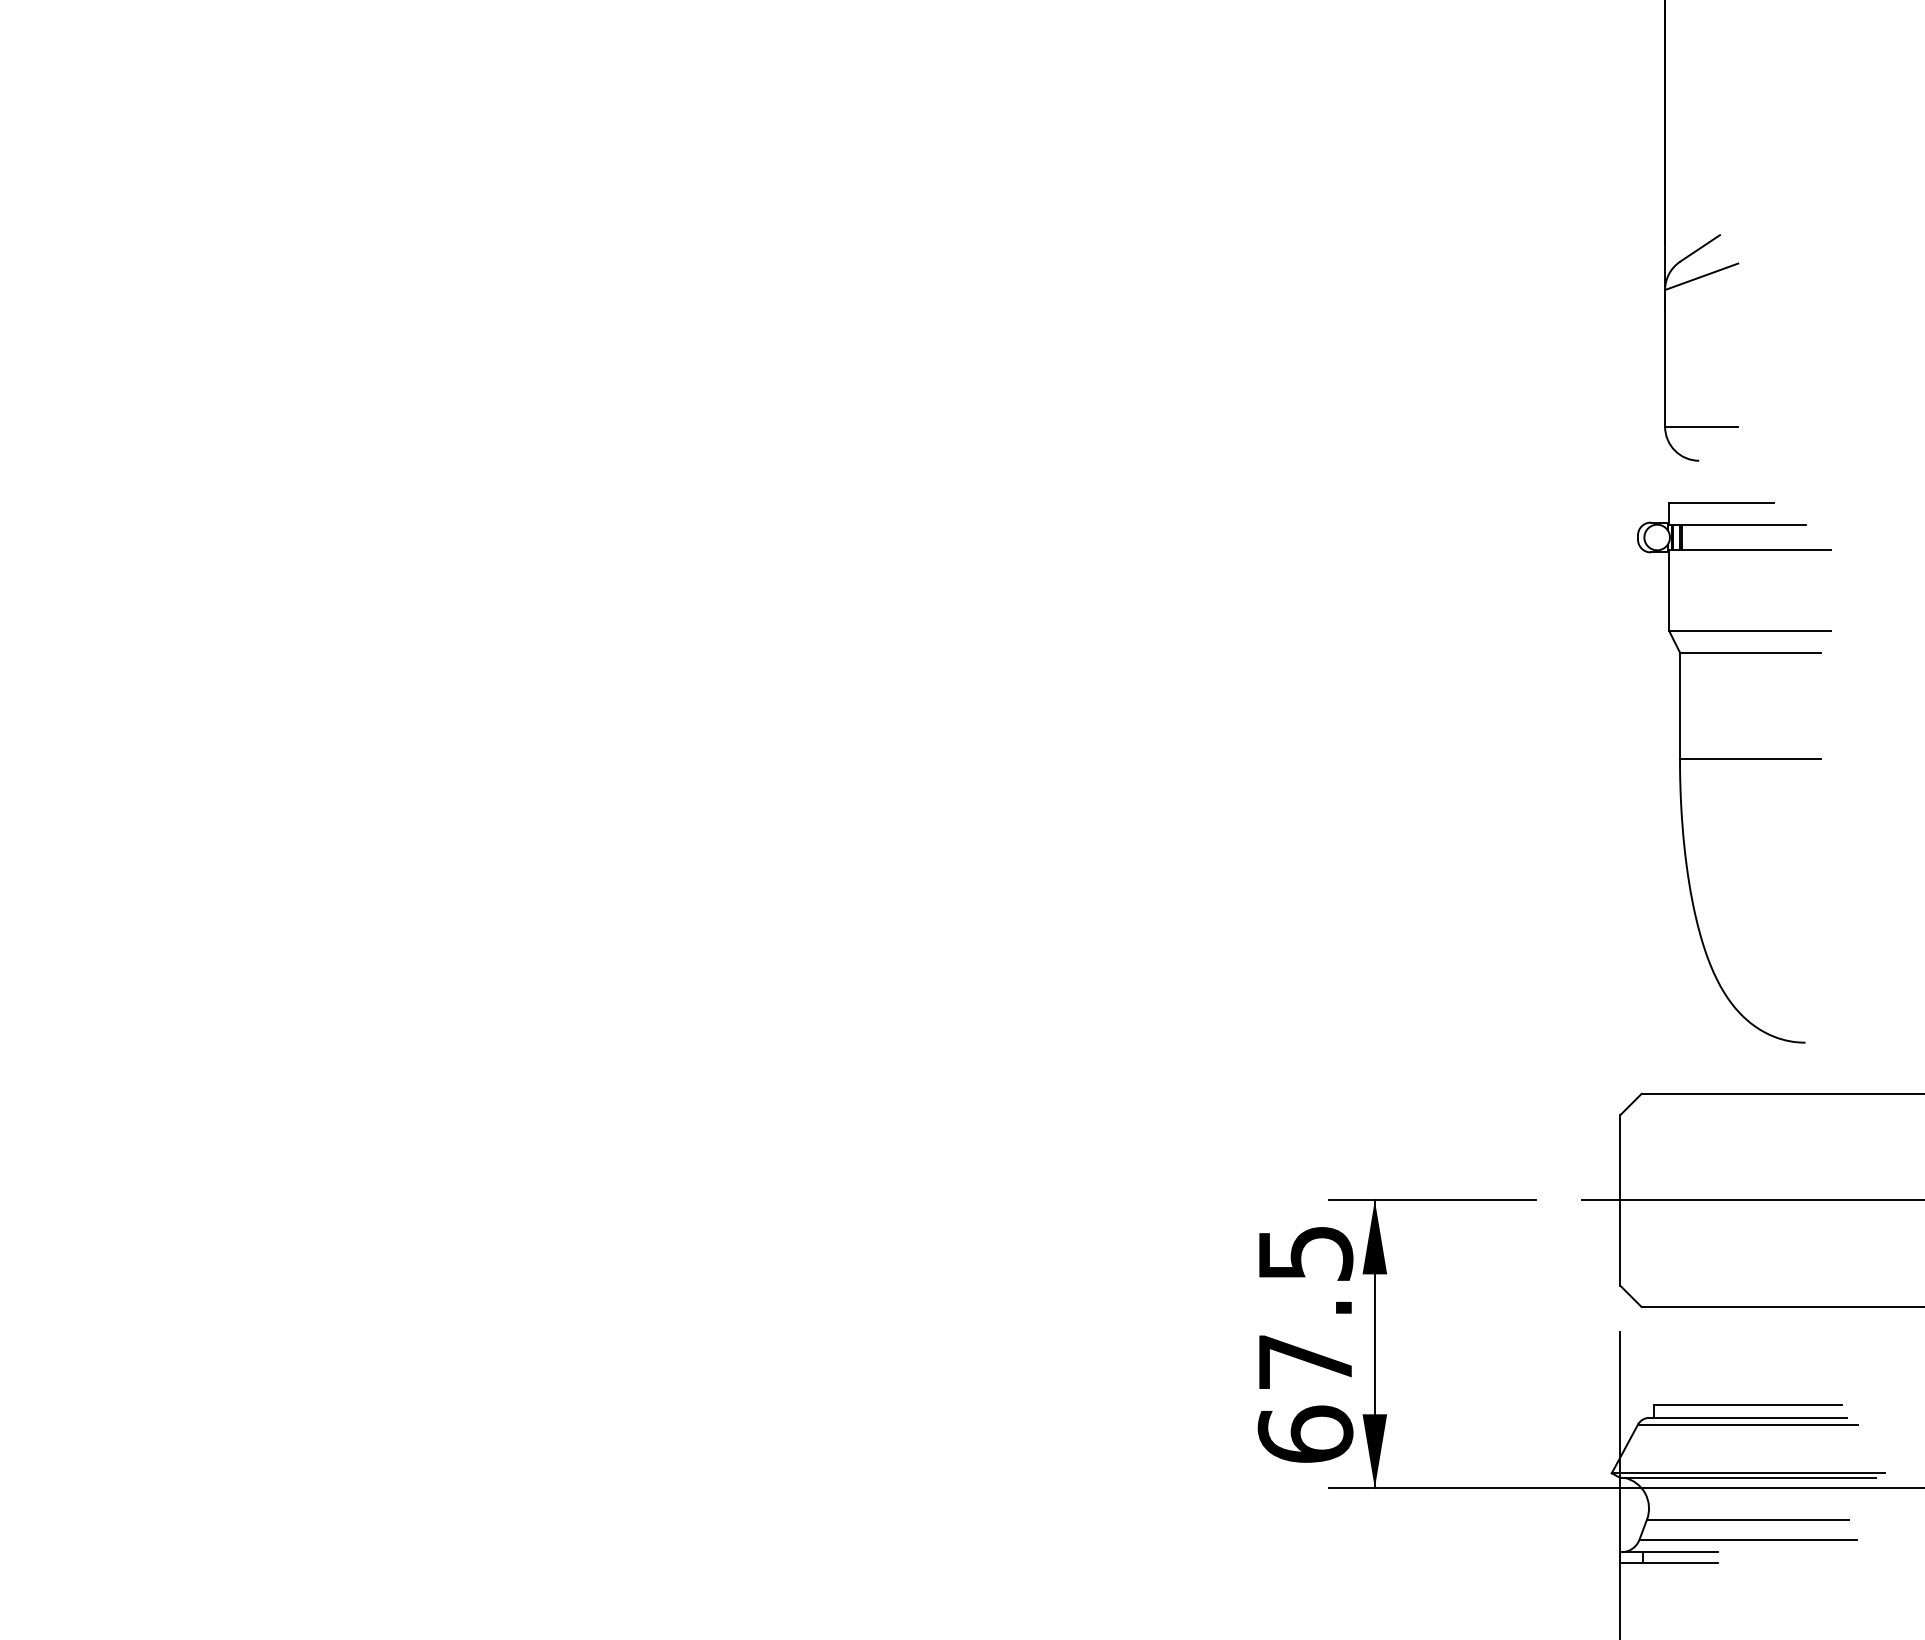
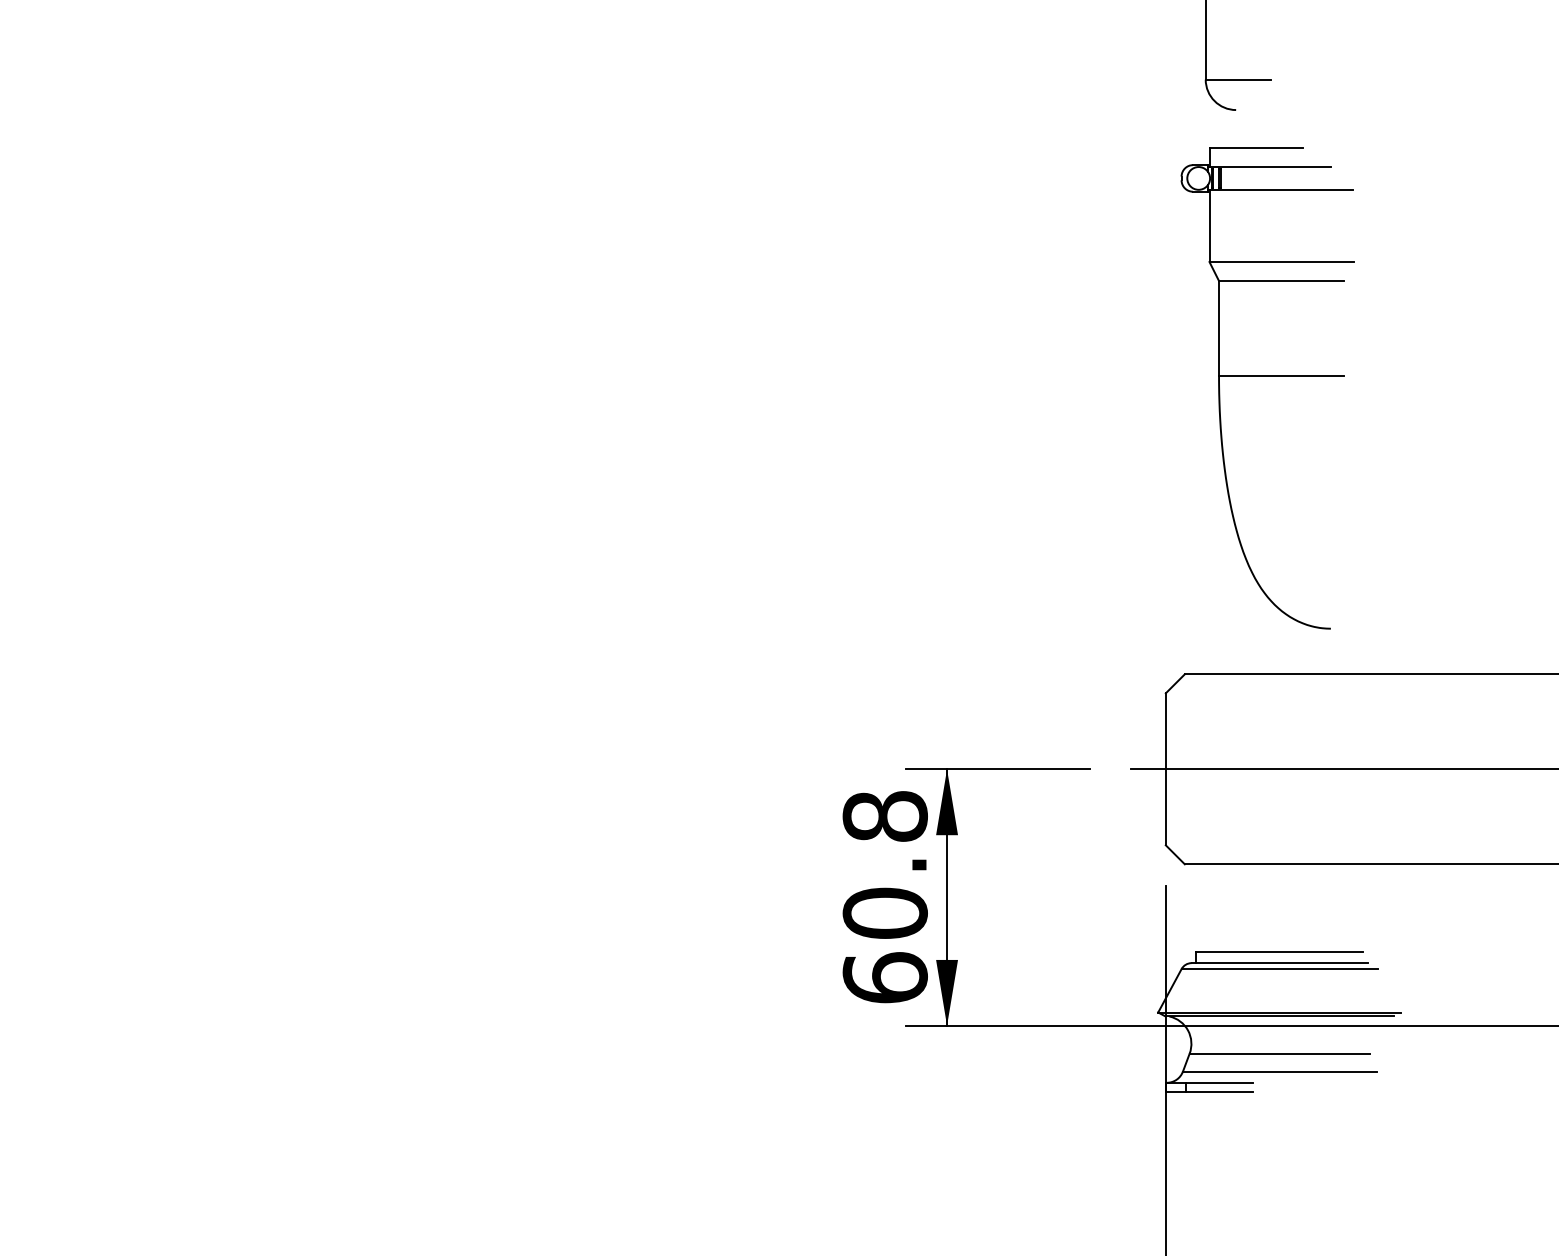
text: (1305, 1307) -> (885, 864), 67.5 -> 60.8

